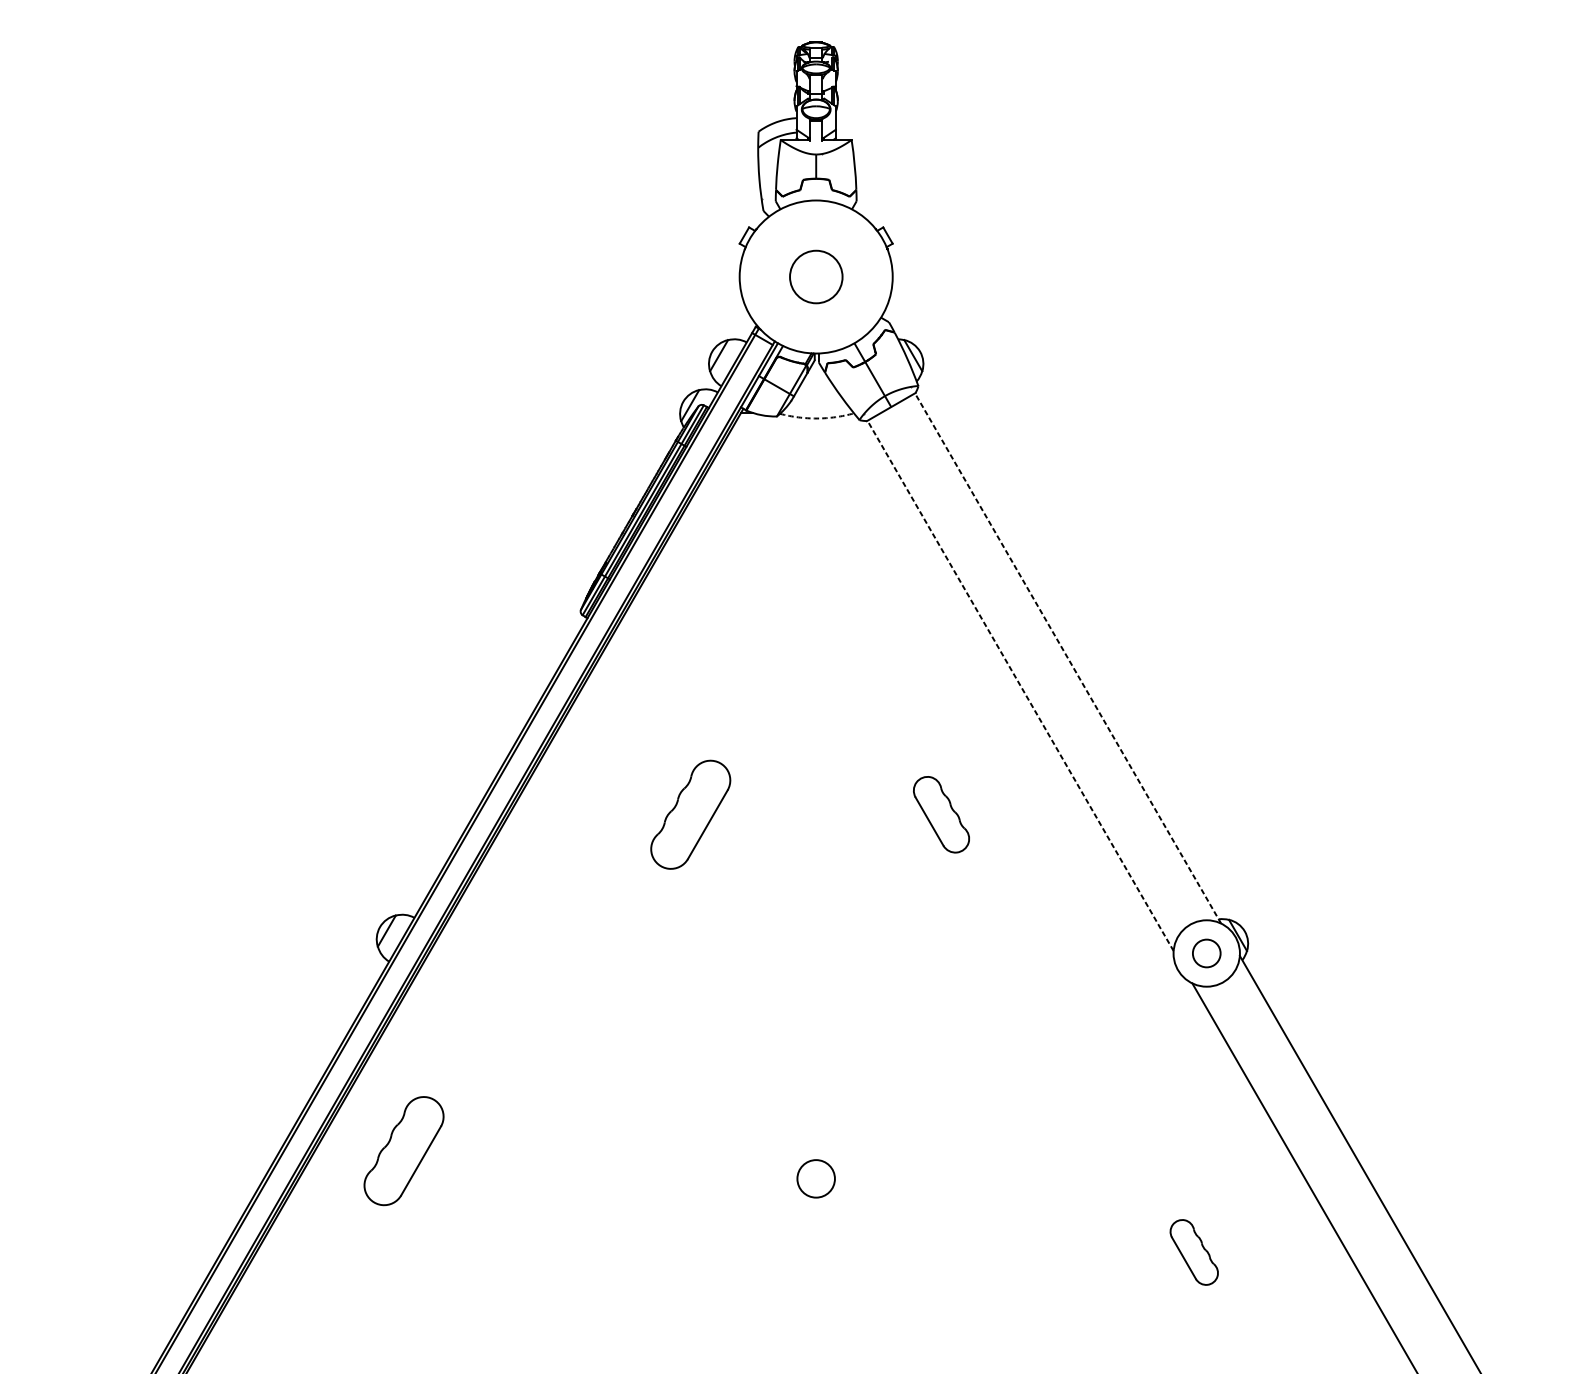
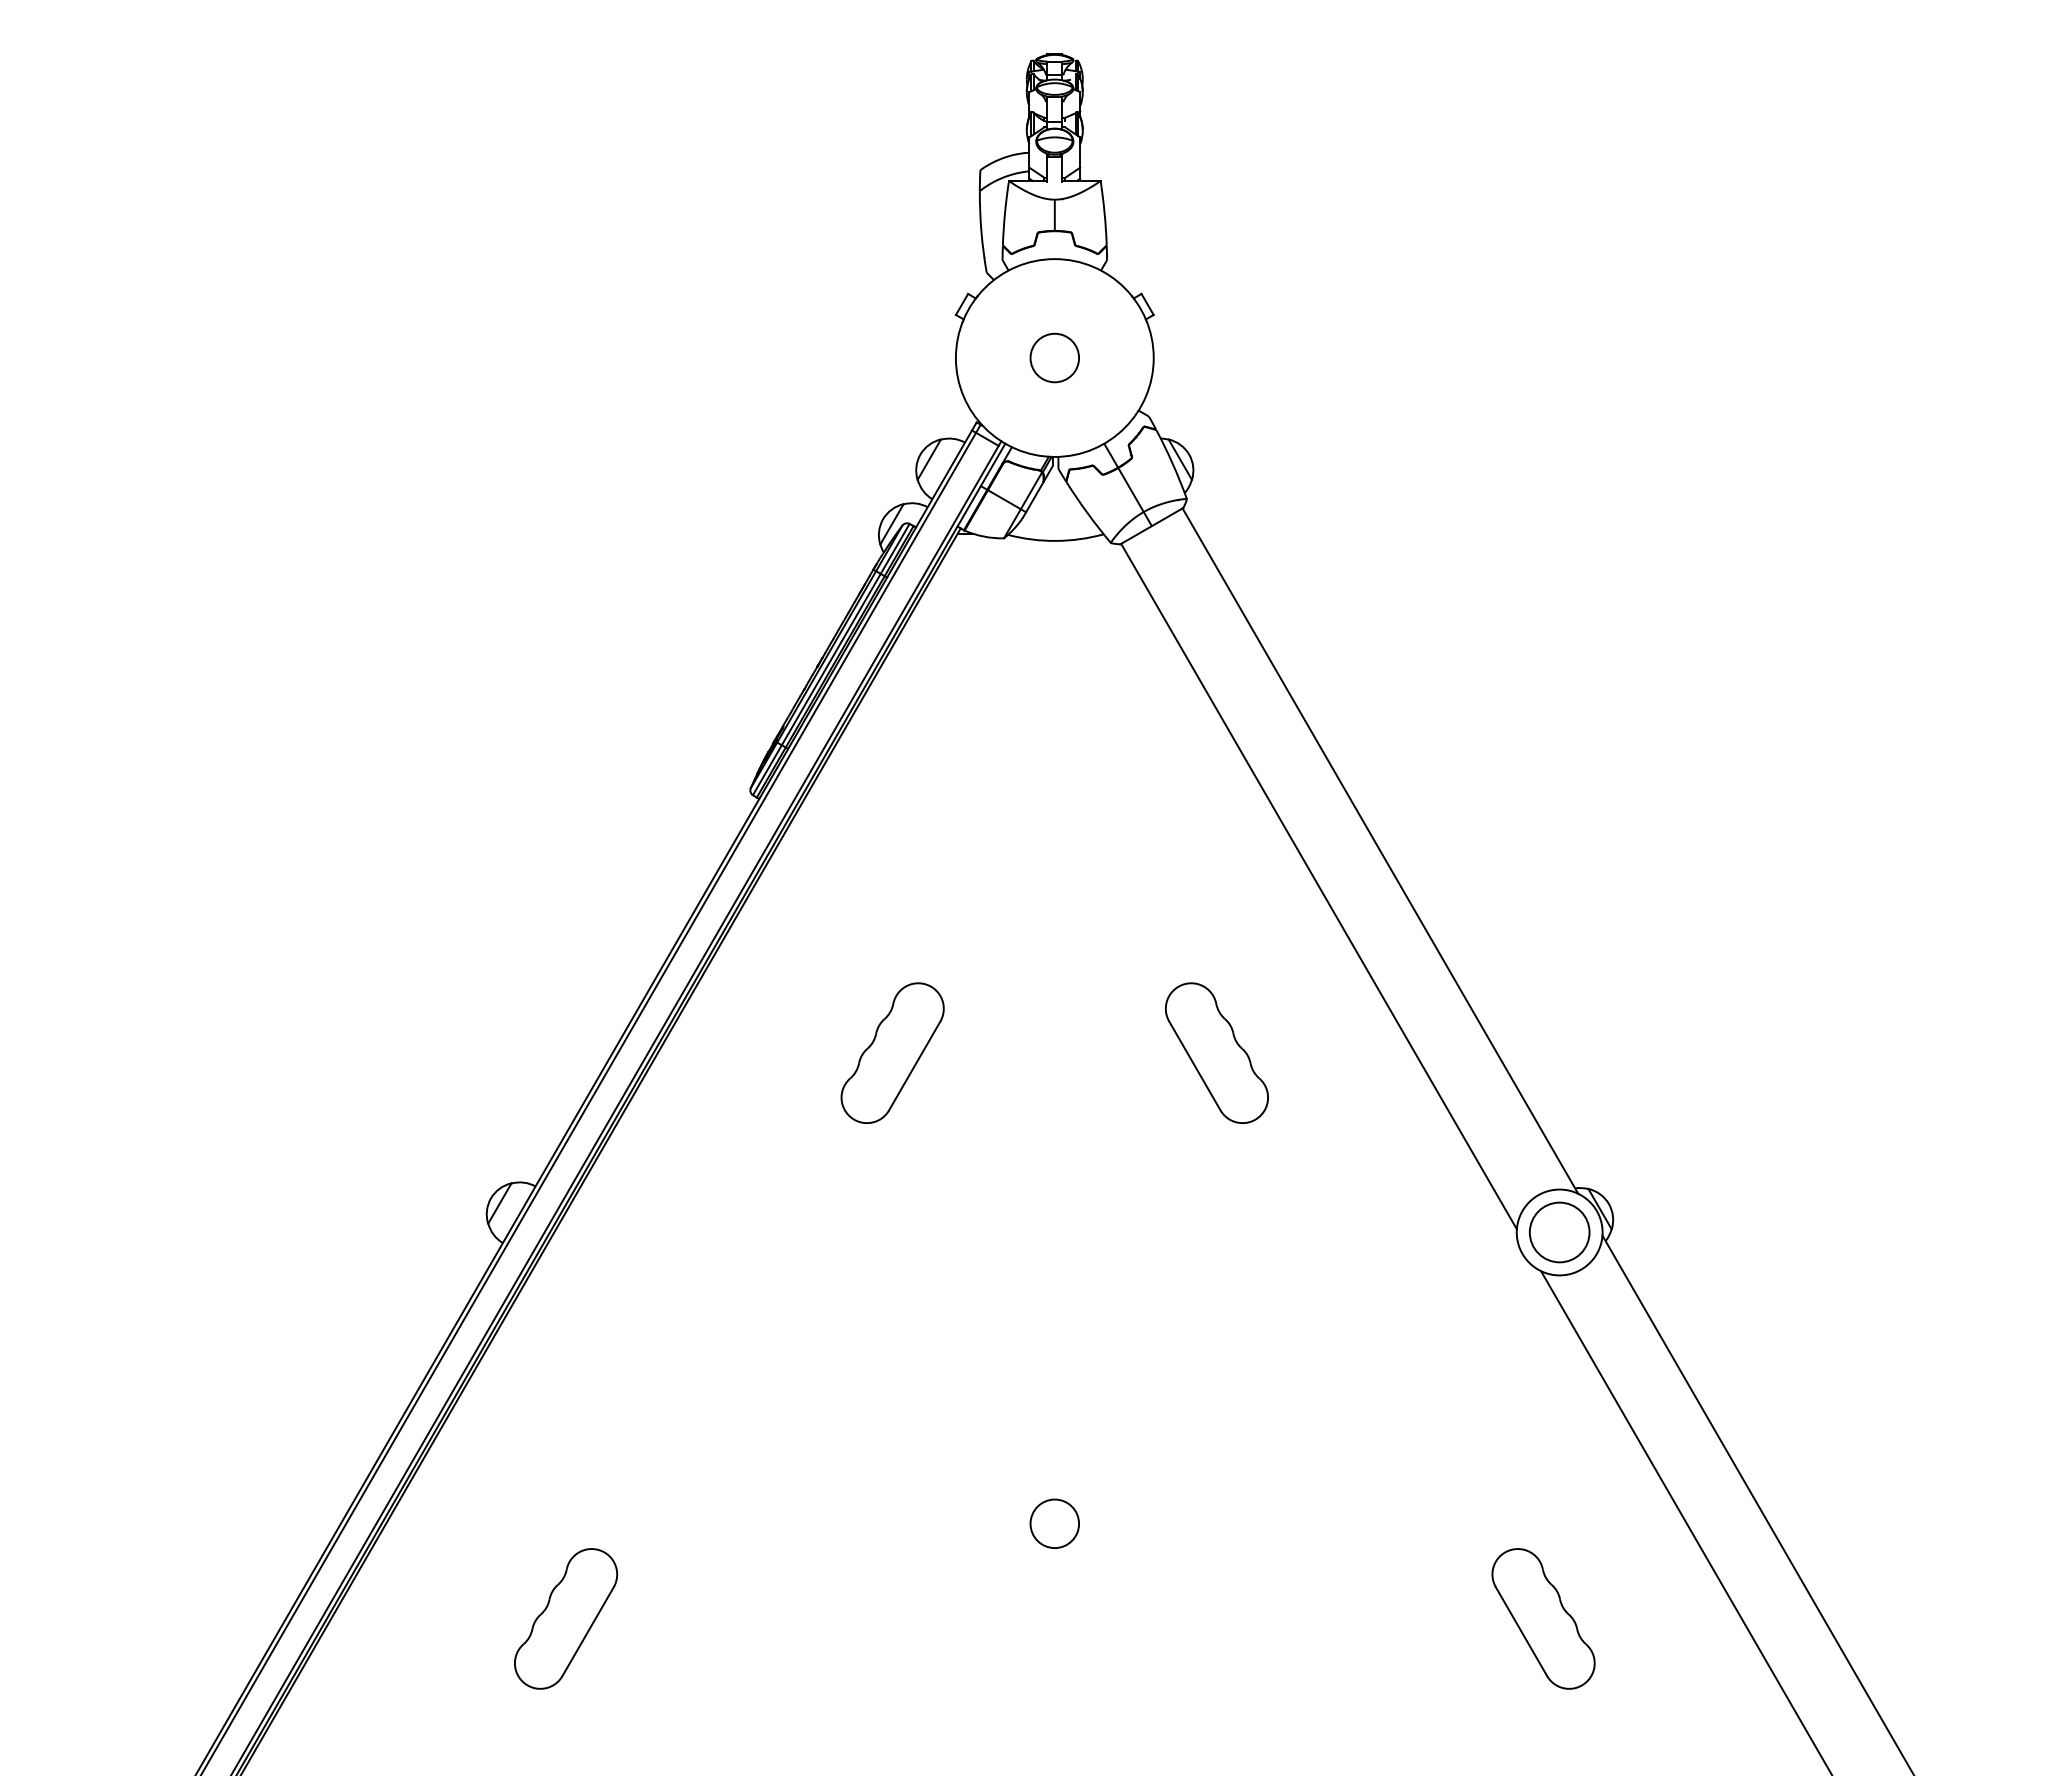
circle: (815, 276) -> (1054, 357), size x0.71
arc: (816, 418) -> (1055, 540), dashed -> solid
line: (1068, 658) -> (1380, 851), dashed -> solid
line: (1020, 685) -> (1319, 886), dashed -> solid
part: (941, 814) -> (1216, 1052), size x1.43
circle: (1206, 953) -> (1559, 1232), size x1.67
part: (404, 1150) -> (566, 1618), moved
part: (1194, 1252) -> (1543, 1618), size x1.67

